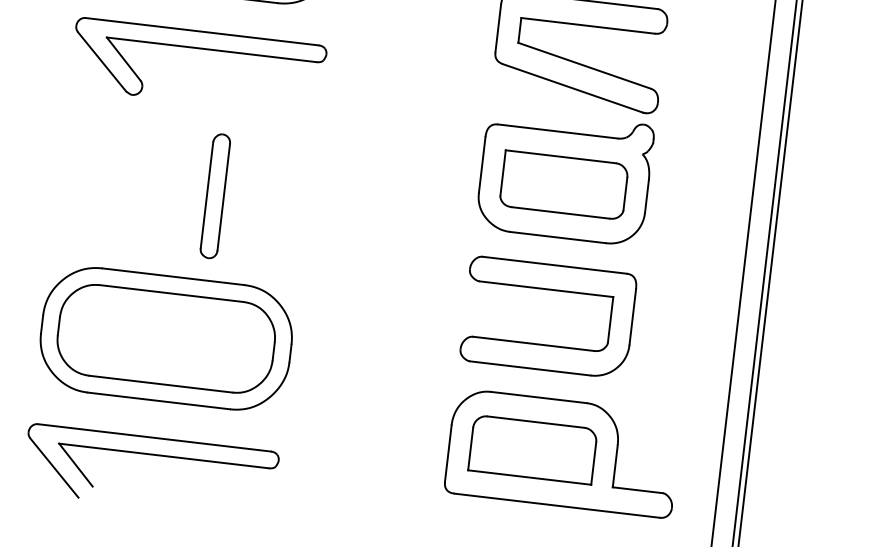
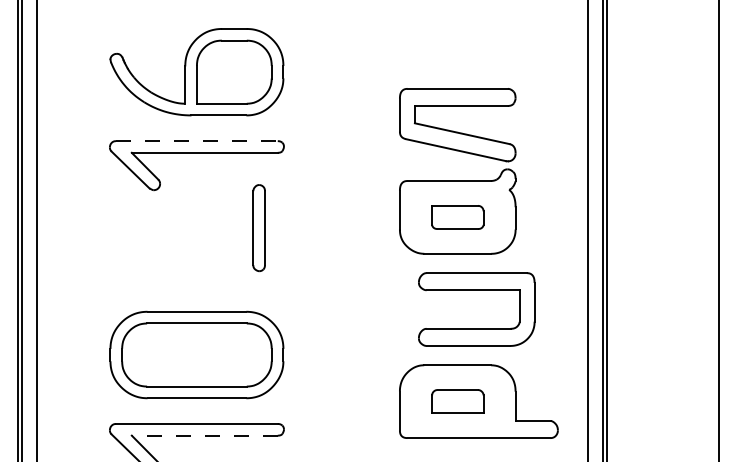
line: (201, 32) -> (196, 141), solid -> dashed
part: (563, 185) -> (457, 217), size x0.6
part: (214, 196) -> (258, 228), moved
part: (551, 290) -> (476, 290), moved
part: (532, 449) -> (457, 401), size x0.6
line: (163, 455) -> (204, 435), solid -> dashed

